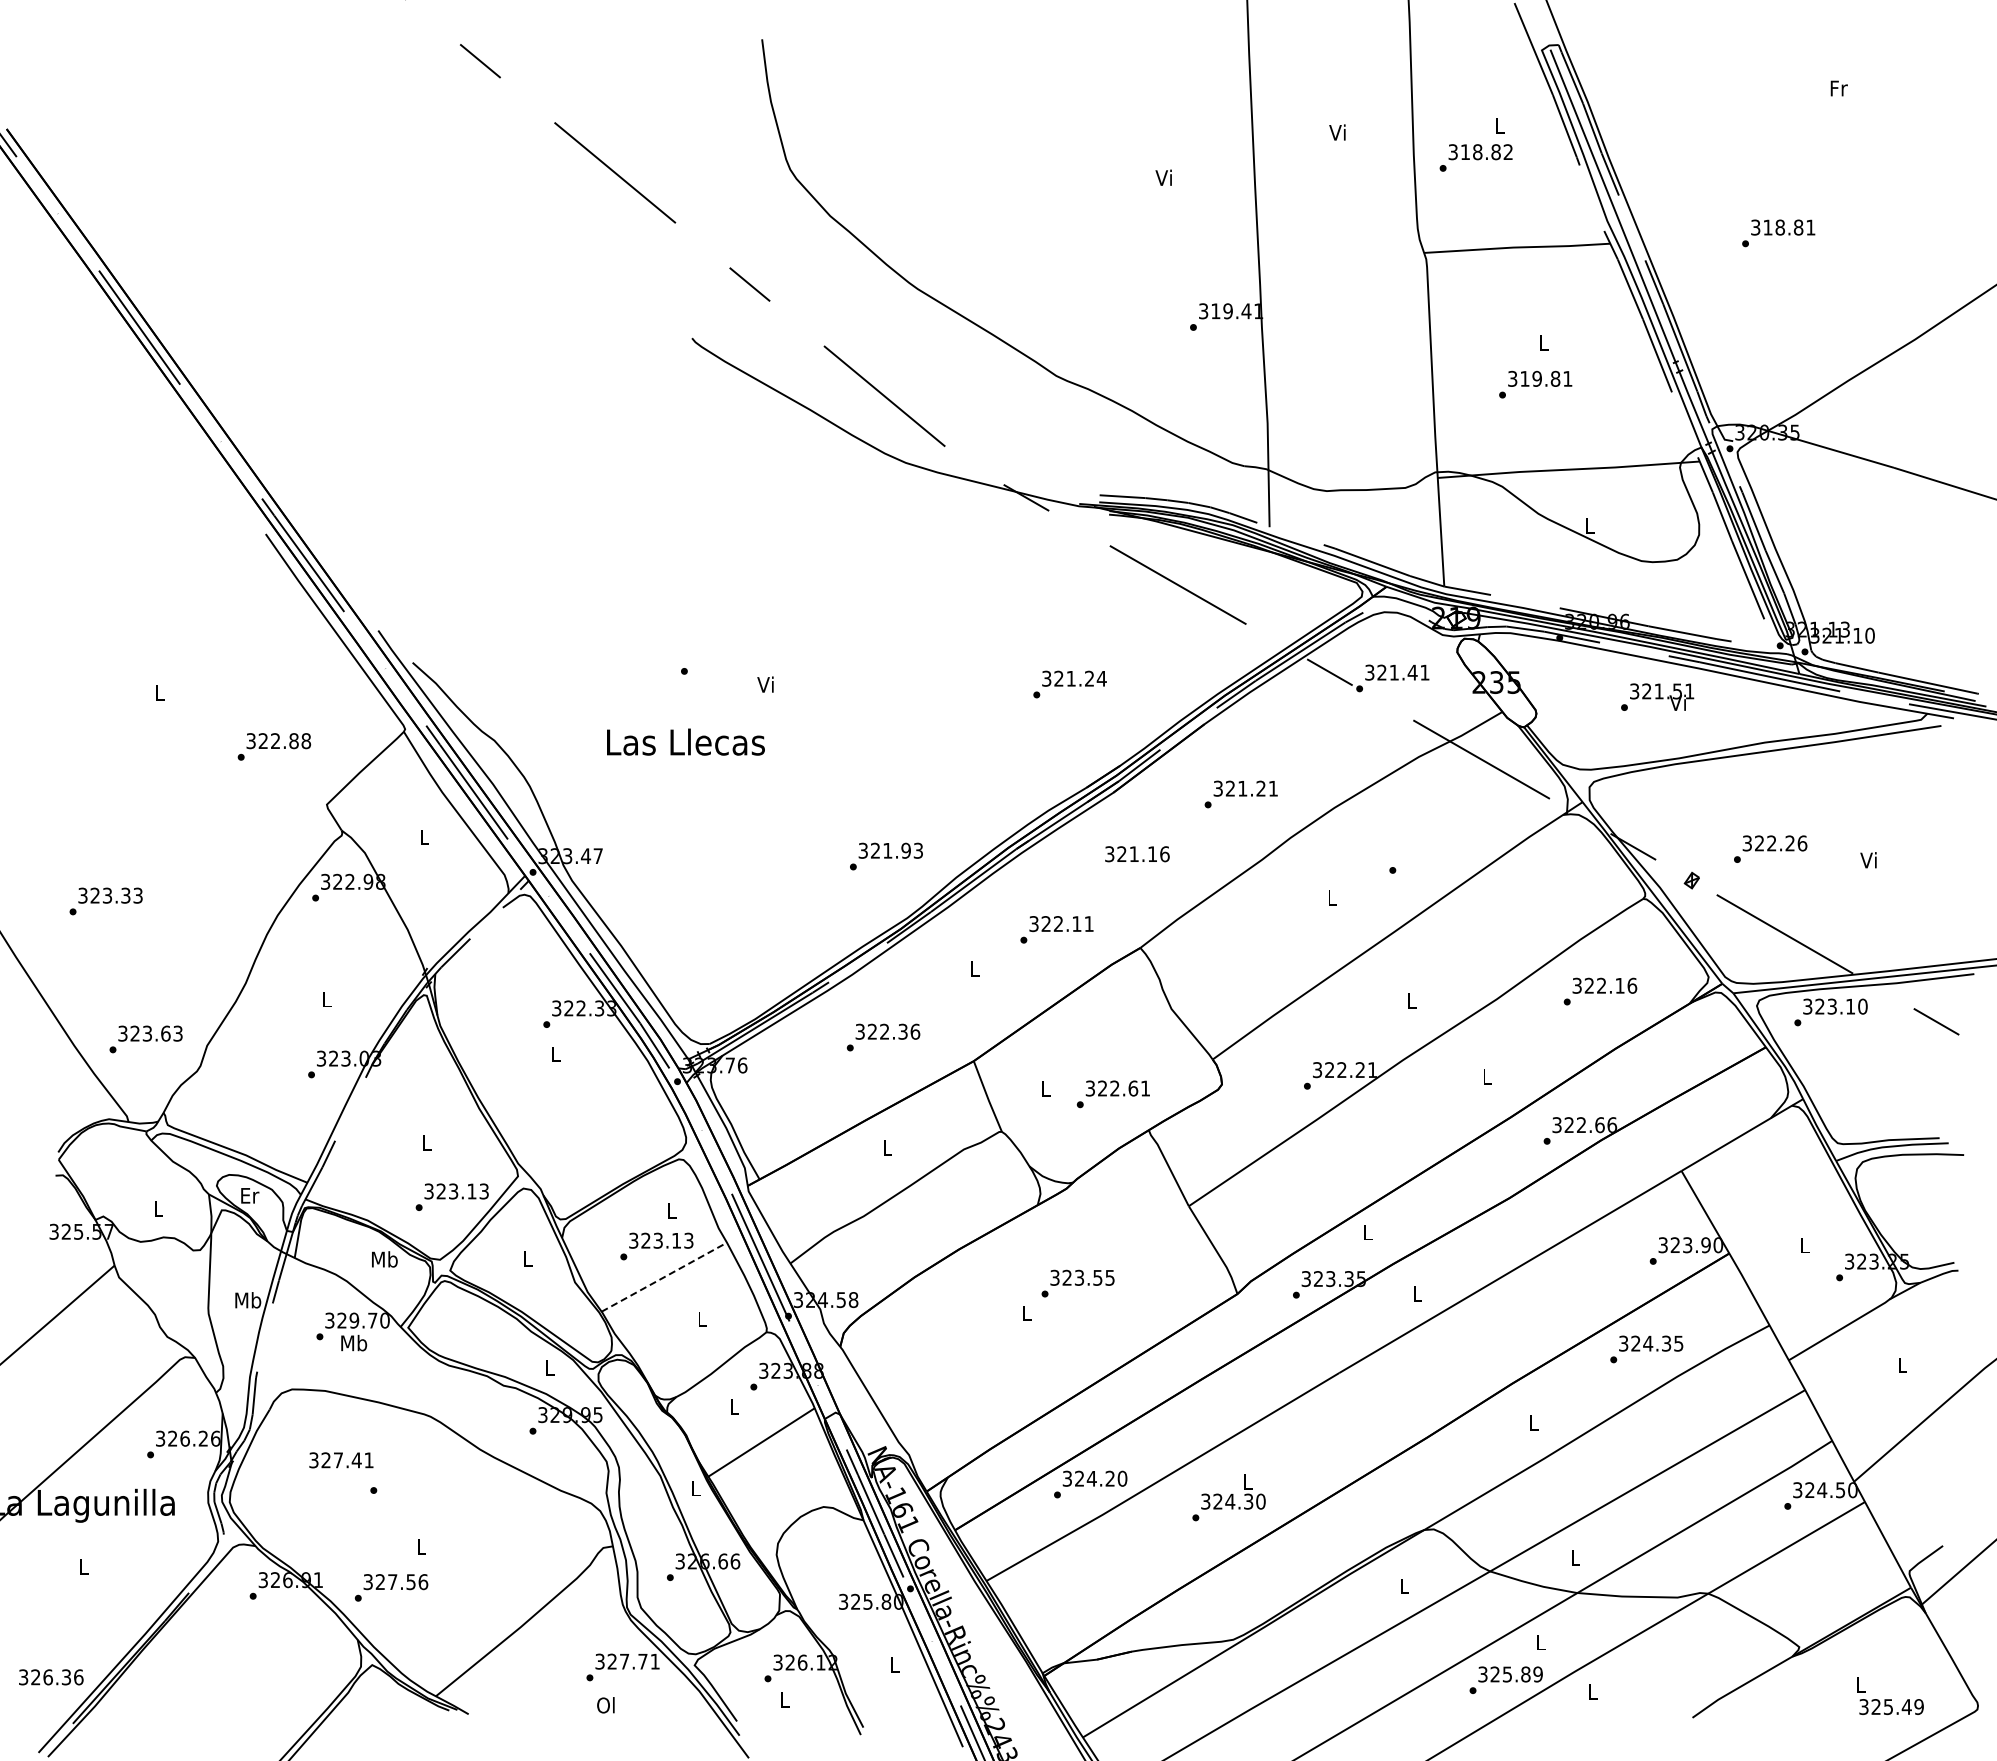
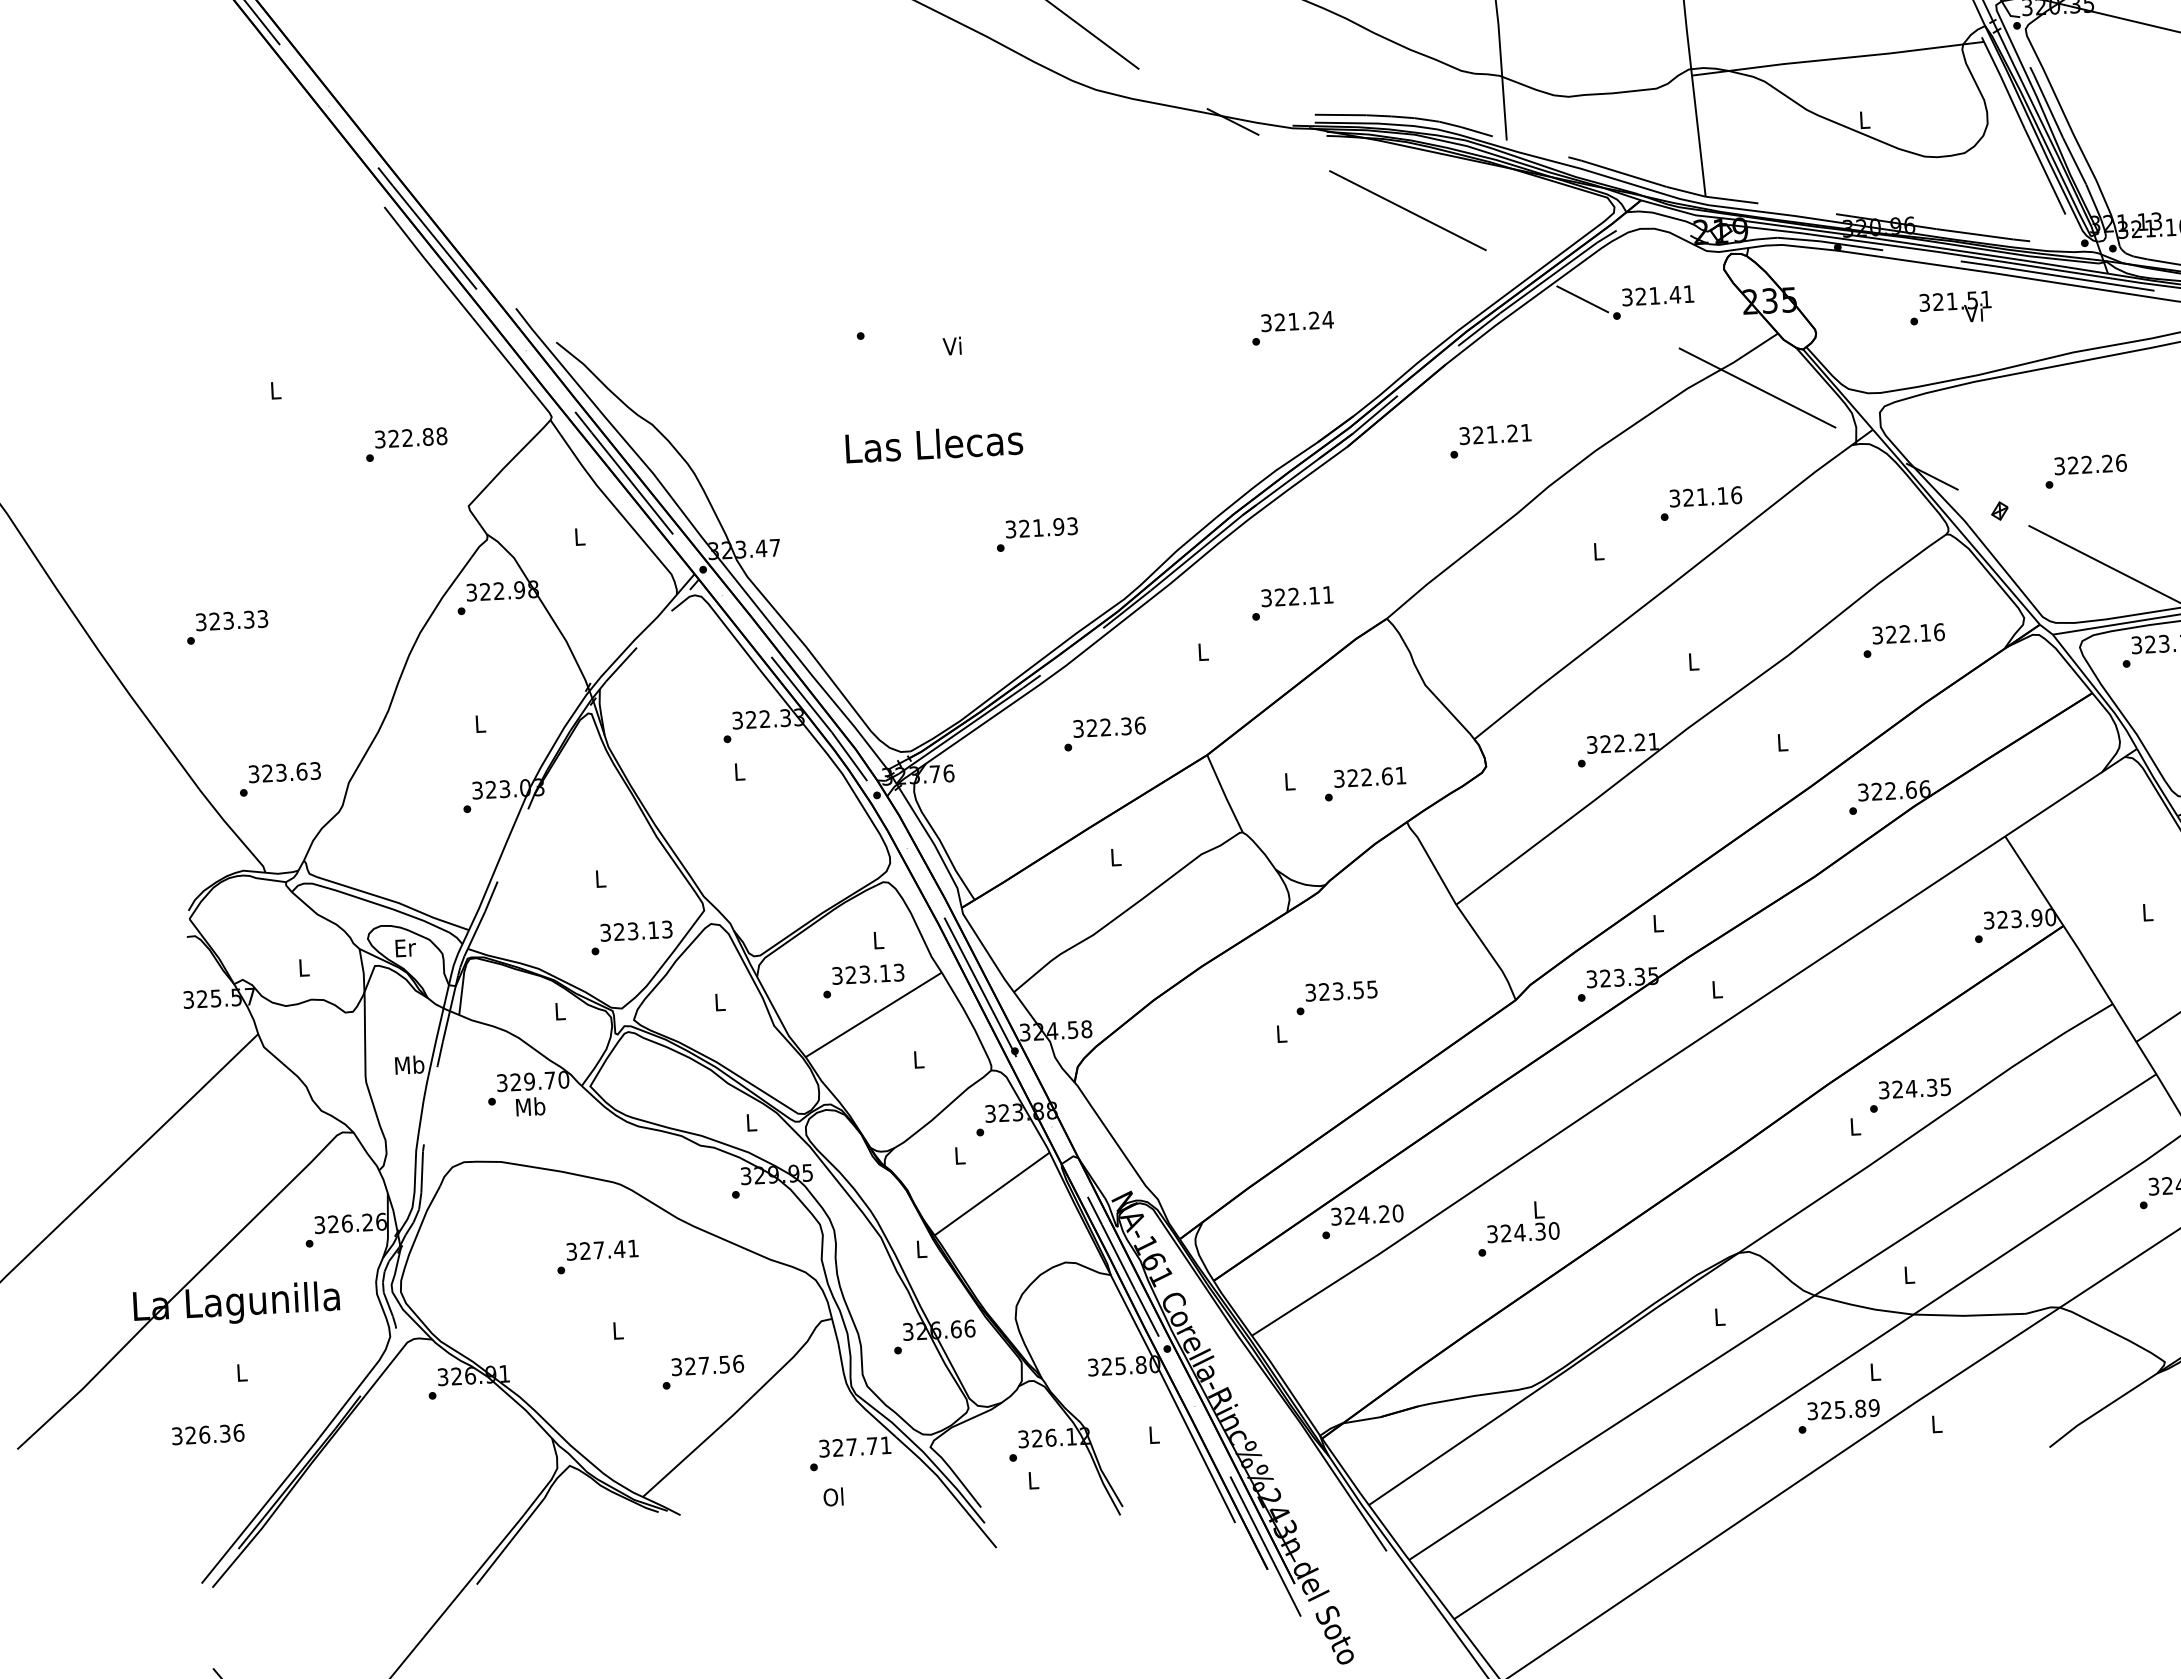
text: (685, 741) -> (933, 443), moved
text: (1137, 854) -> (1705, 497), moved
text: (886, 856) -> (1037, 534), moved
text: (384, 1259) -> (559, 1011), Mb -> L
line: (664, 1277) -> (873, 1015), dashed -> solid
text: (1646, 1349) -> (1909, 1095), moved
text: (341, 1460) -> (602, 1250), moved
text: (391, 1587) -> (703, 1371), moved
text: (51, 1677) -> (208, 1434), moved

